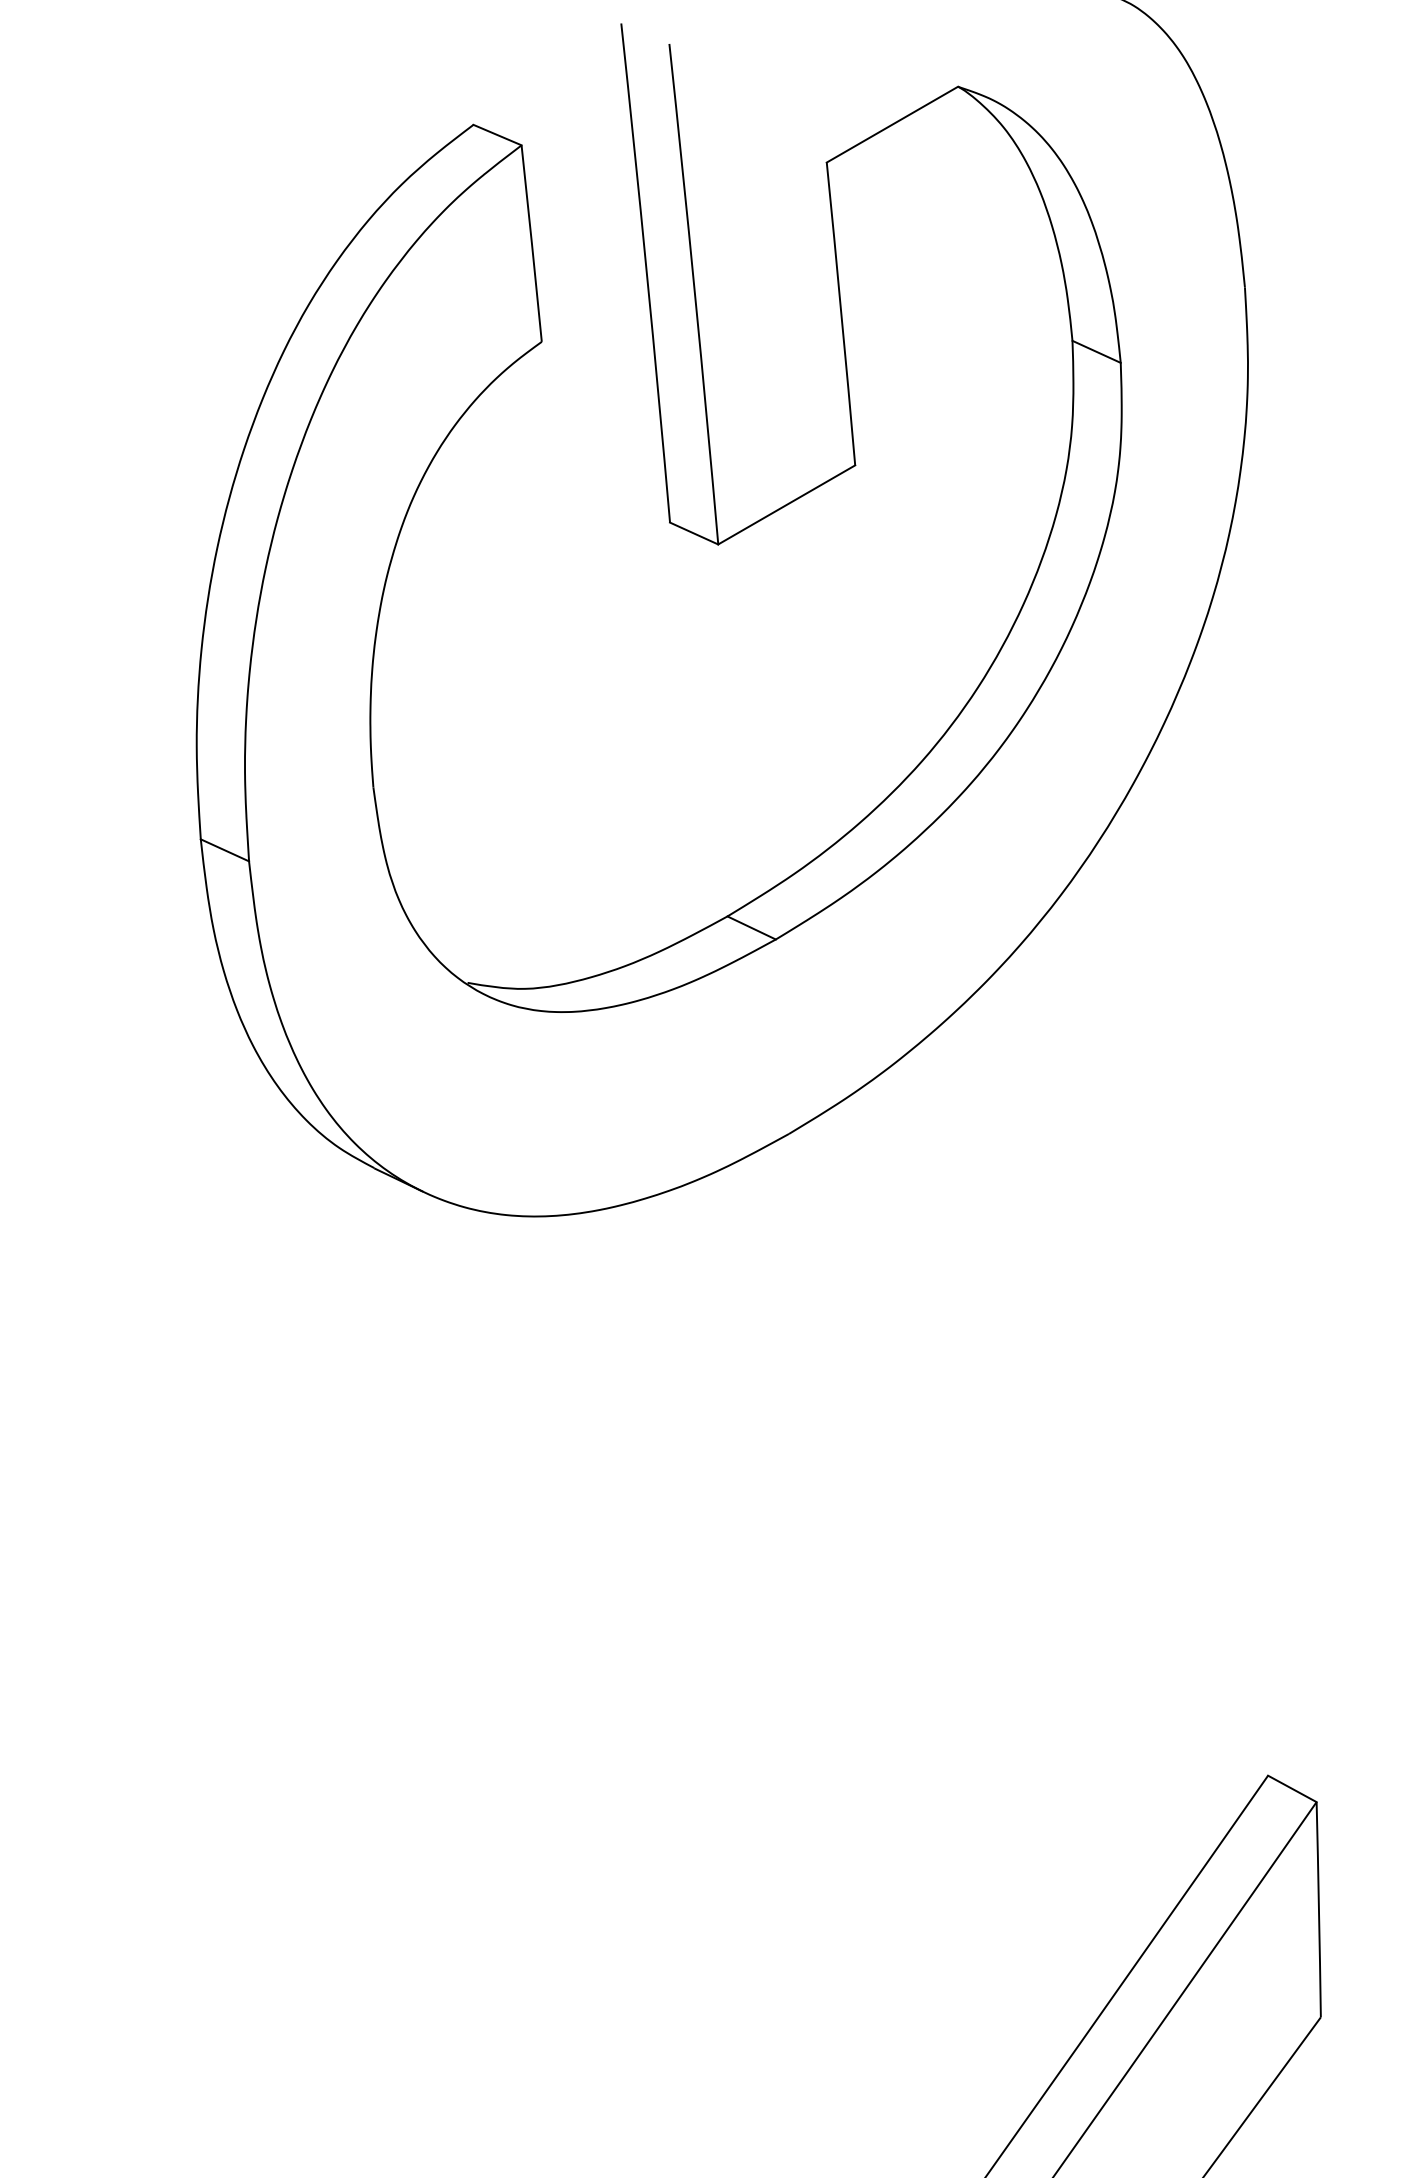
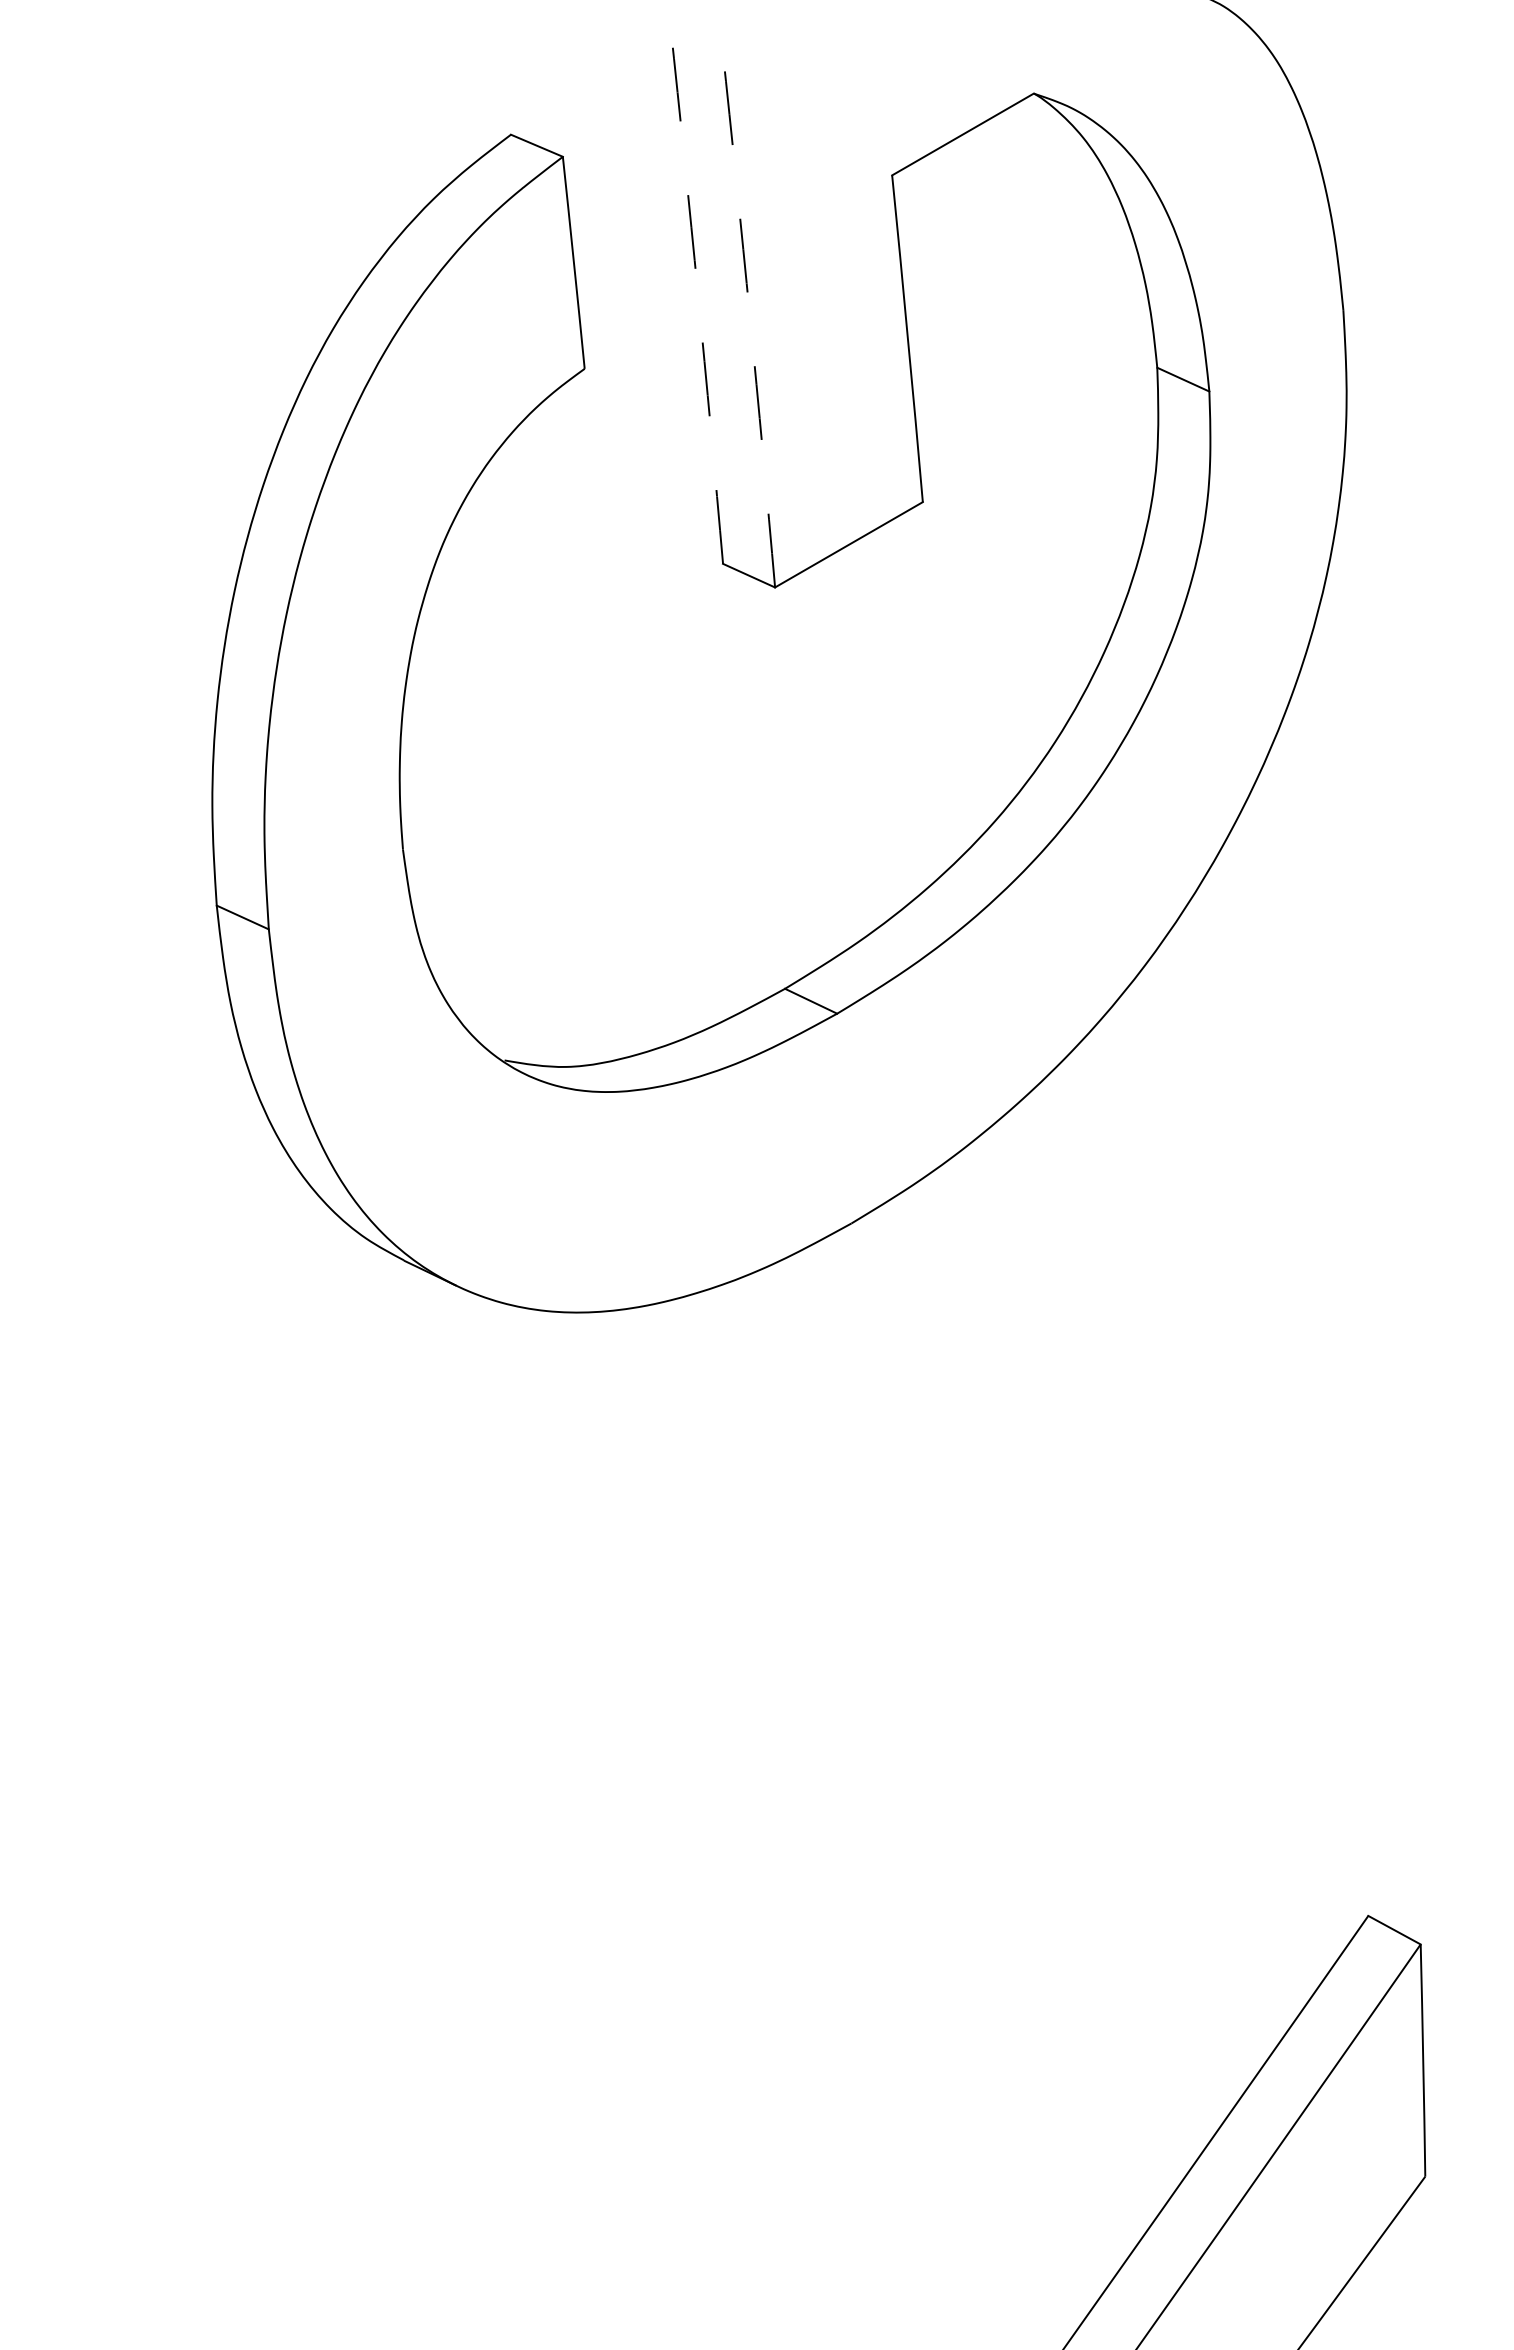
arc: (647, 272) -> (698, 294), solid -> dashed
arc: (695, 294) -> (750, 317), solid -> dashed

